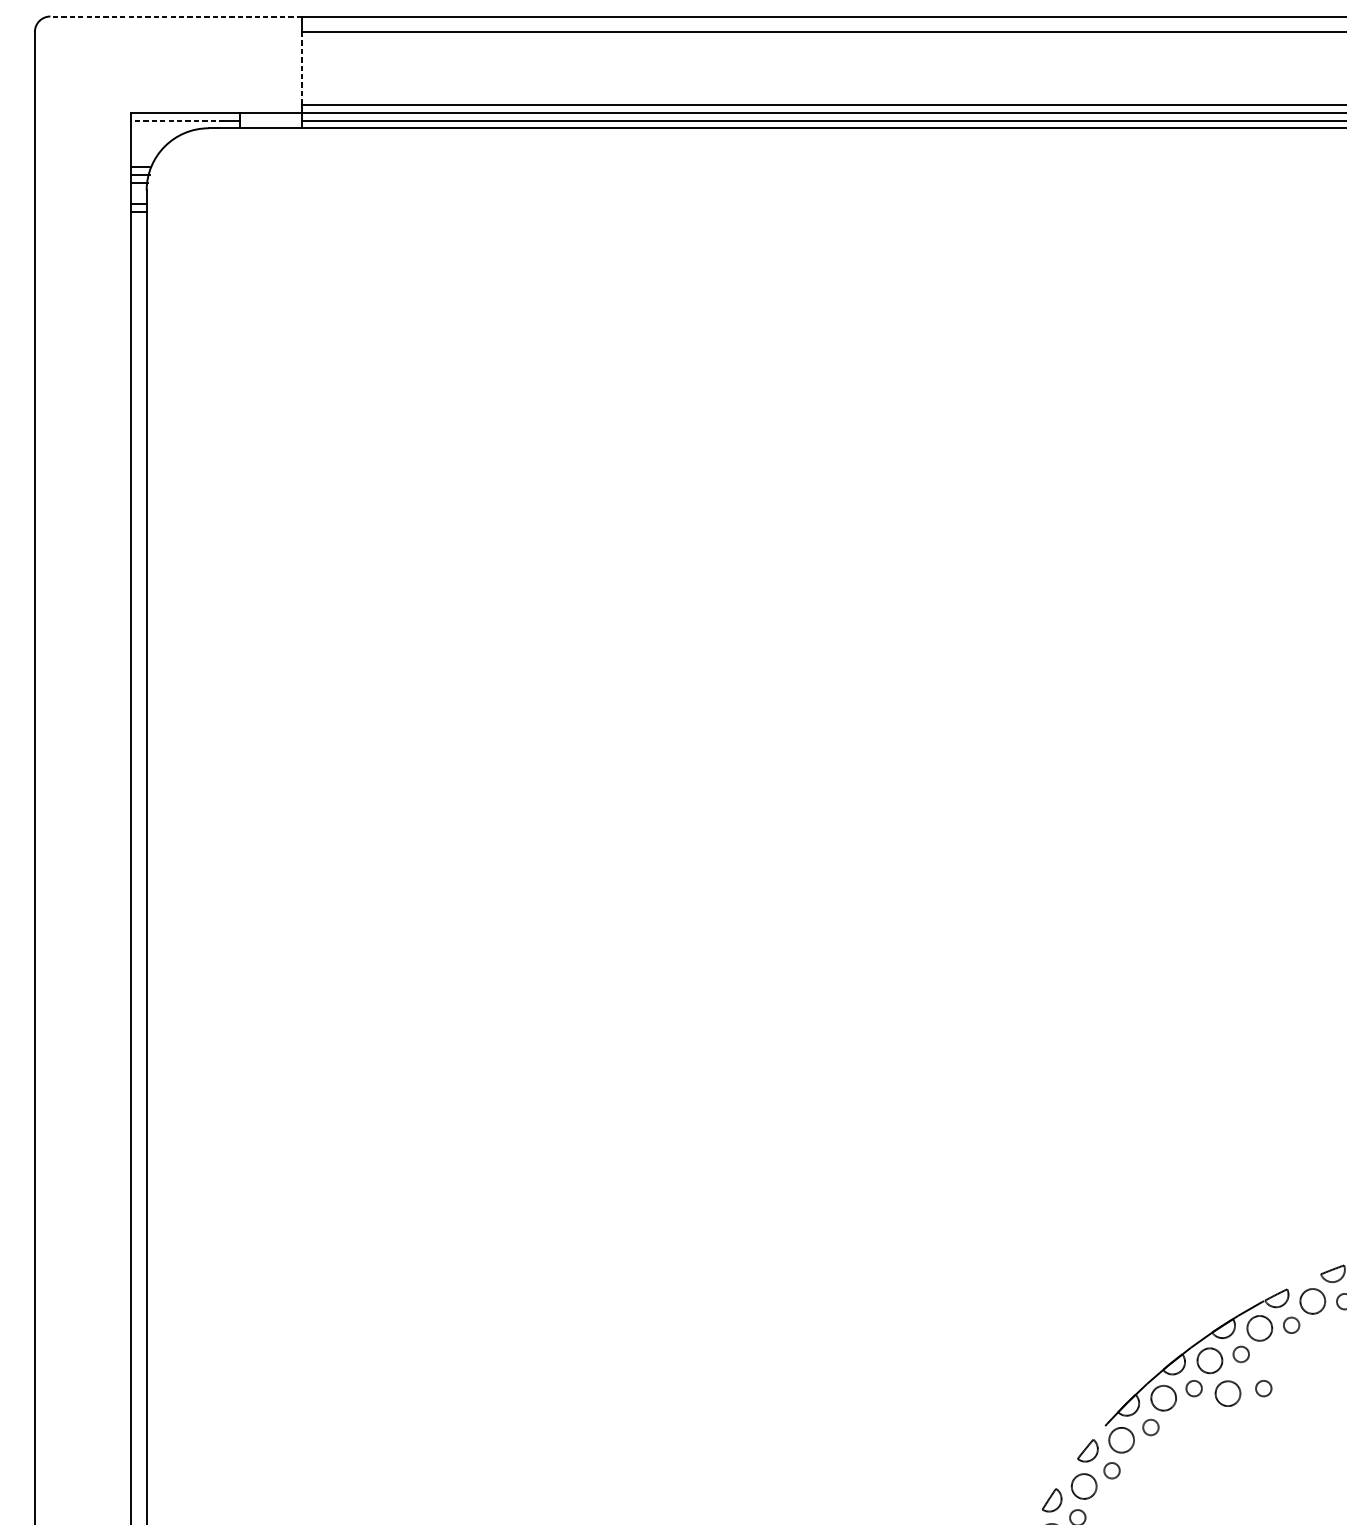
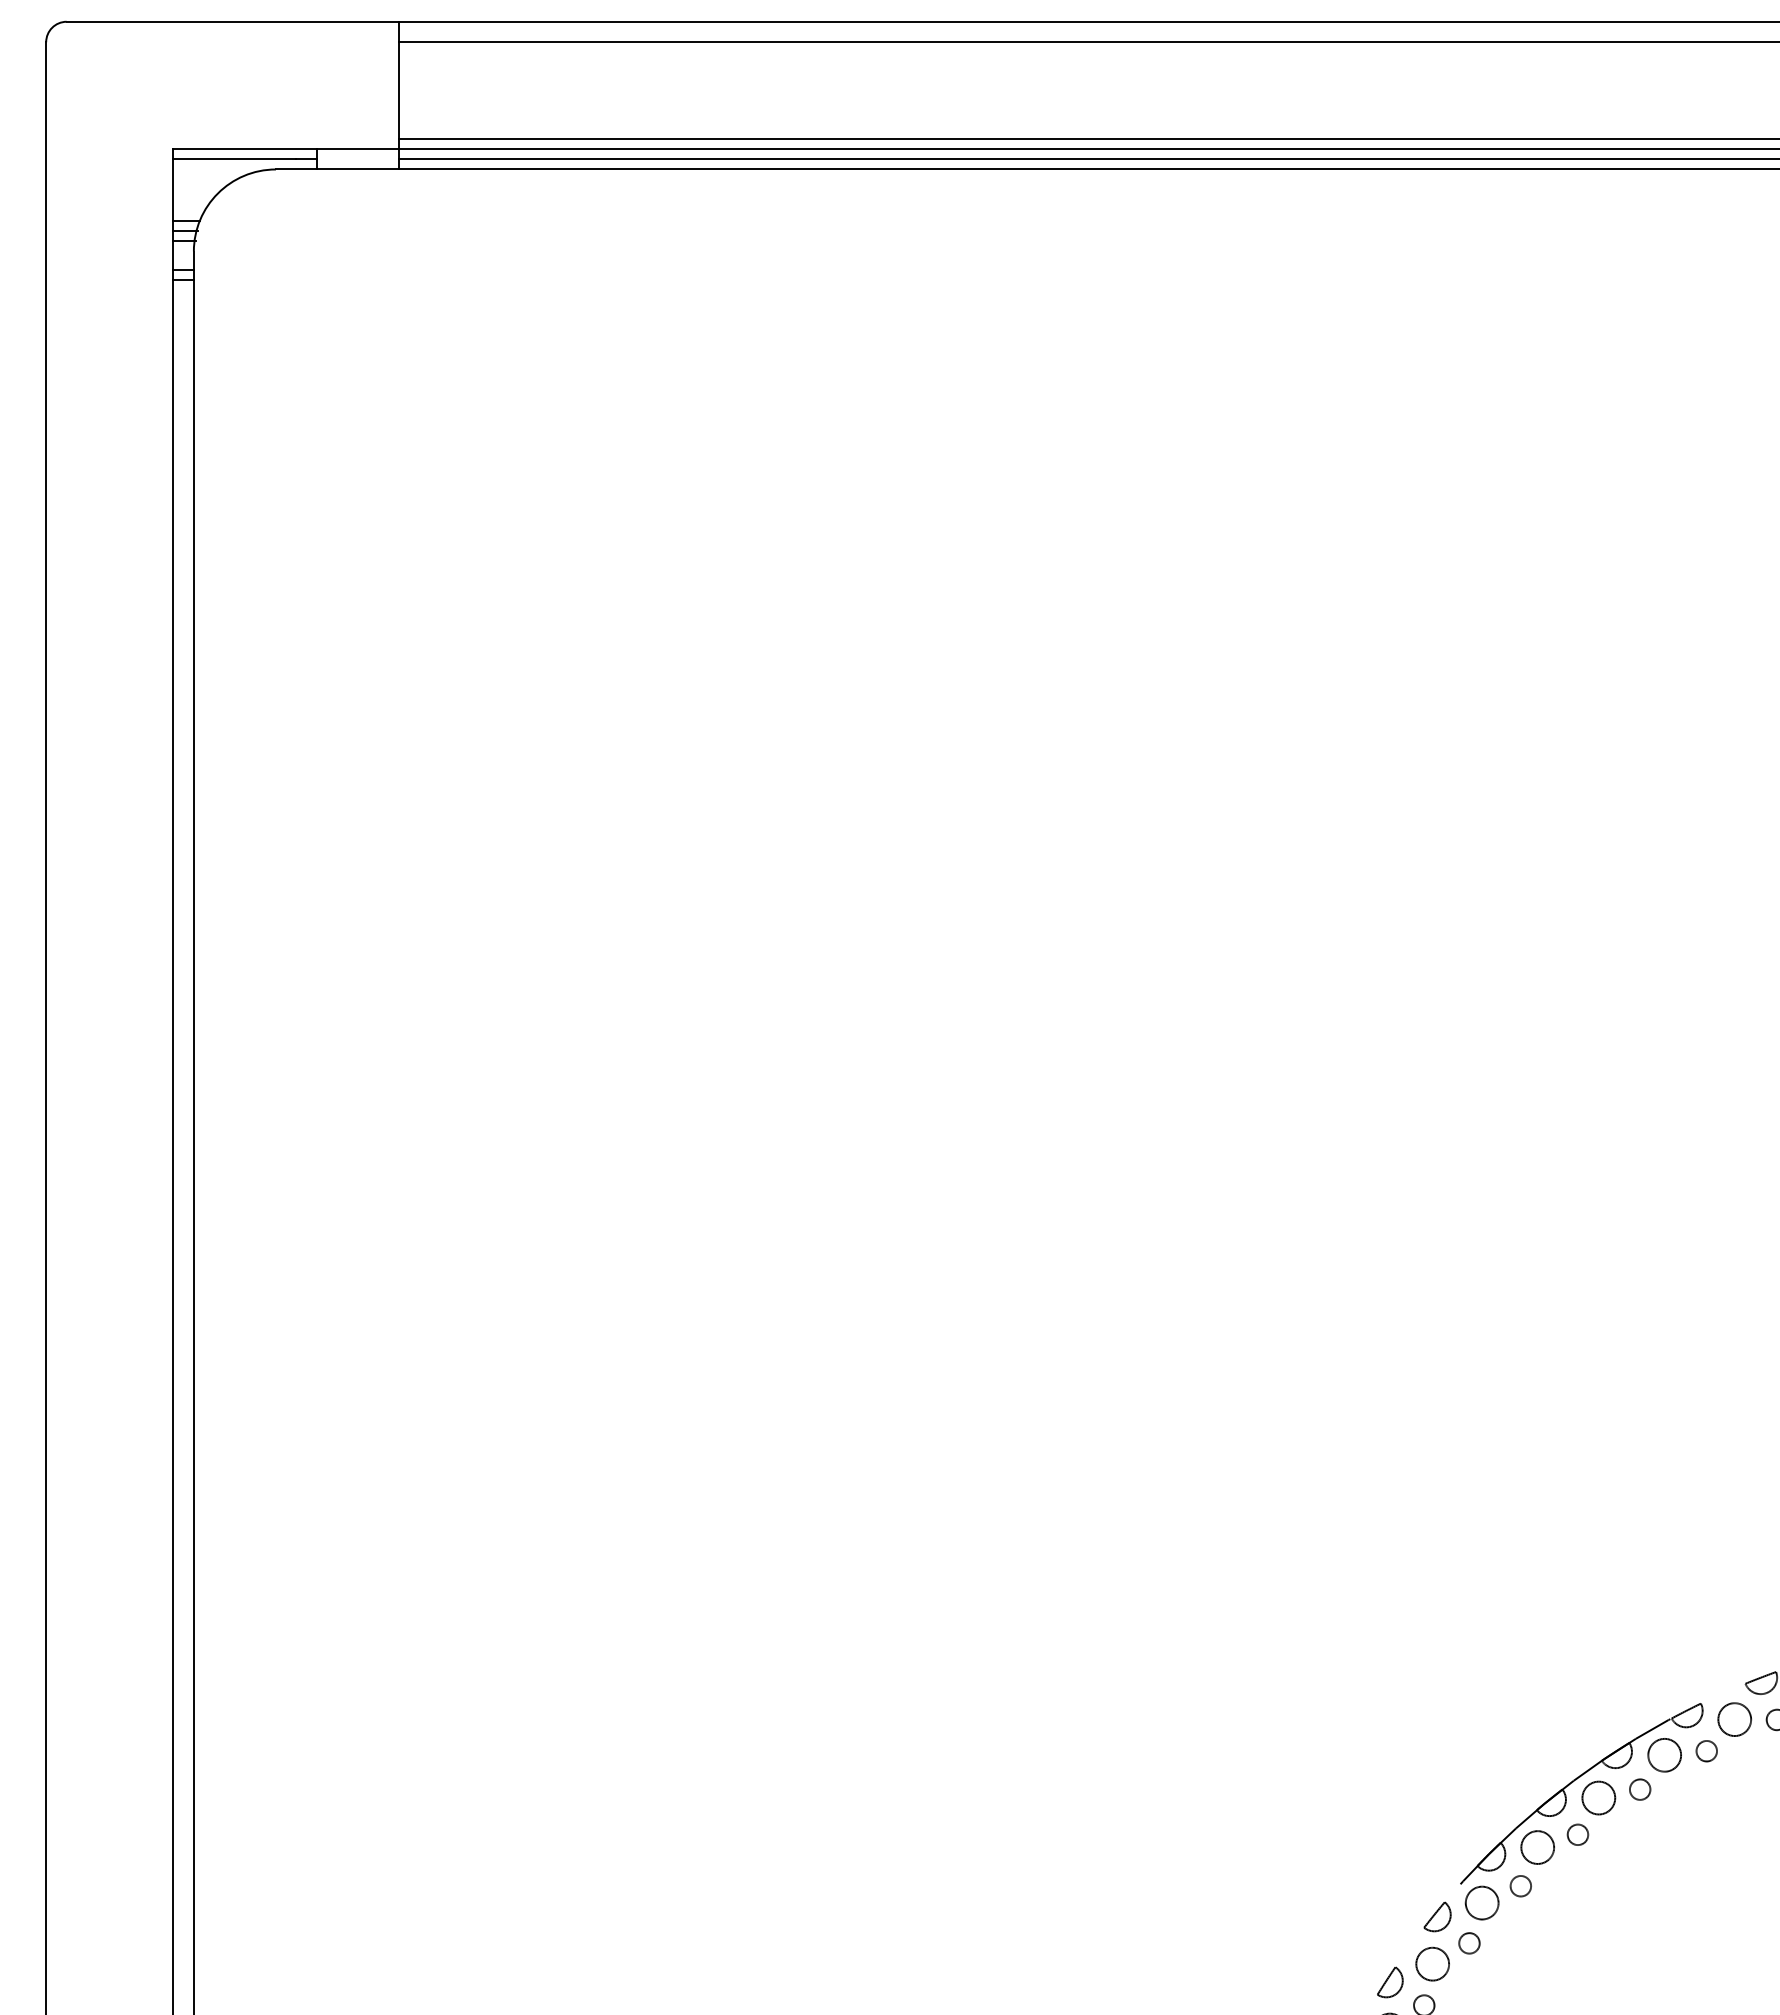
line: (175, 16) -> (232, 21), dashed -> solid
line: (302, 69) -> (399, 91), dashed -> solid
line: (177, 120) -> (234, 159), dashed -> solid
part: (1263, 1388) -> (1669, 1834), removed
part: (1227, 1393) -> (1622, 1841), removed

